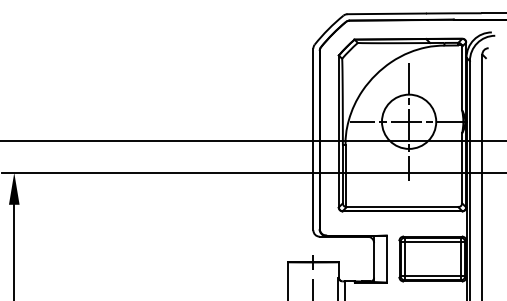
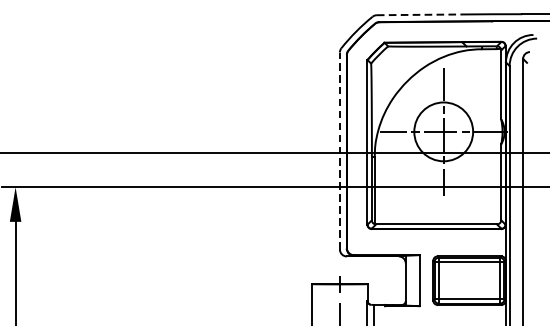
line: (387, 13) -> (420, 14), solid -> dashed
line: (313, 139) -> (340, 151), solid -> dashed

